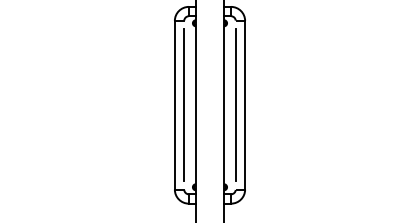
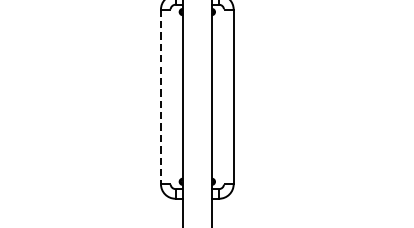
line: (174, 105) -> (160, 97), solid -> dashed
line: (184, 105) -> (170, 97), removed
line: (235, 105) -> (223, 97), removed

